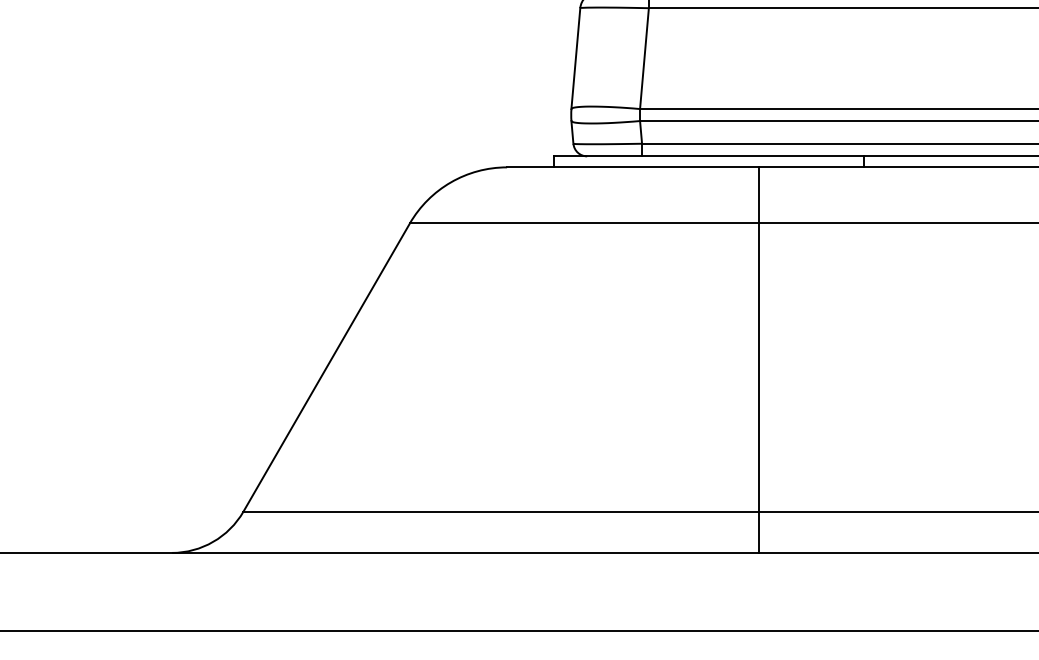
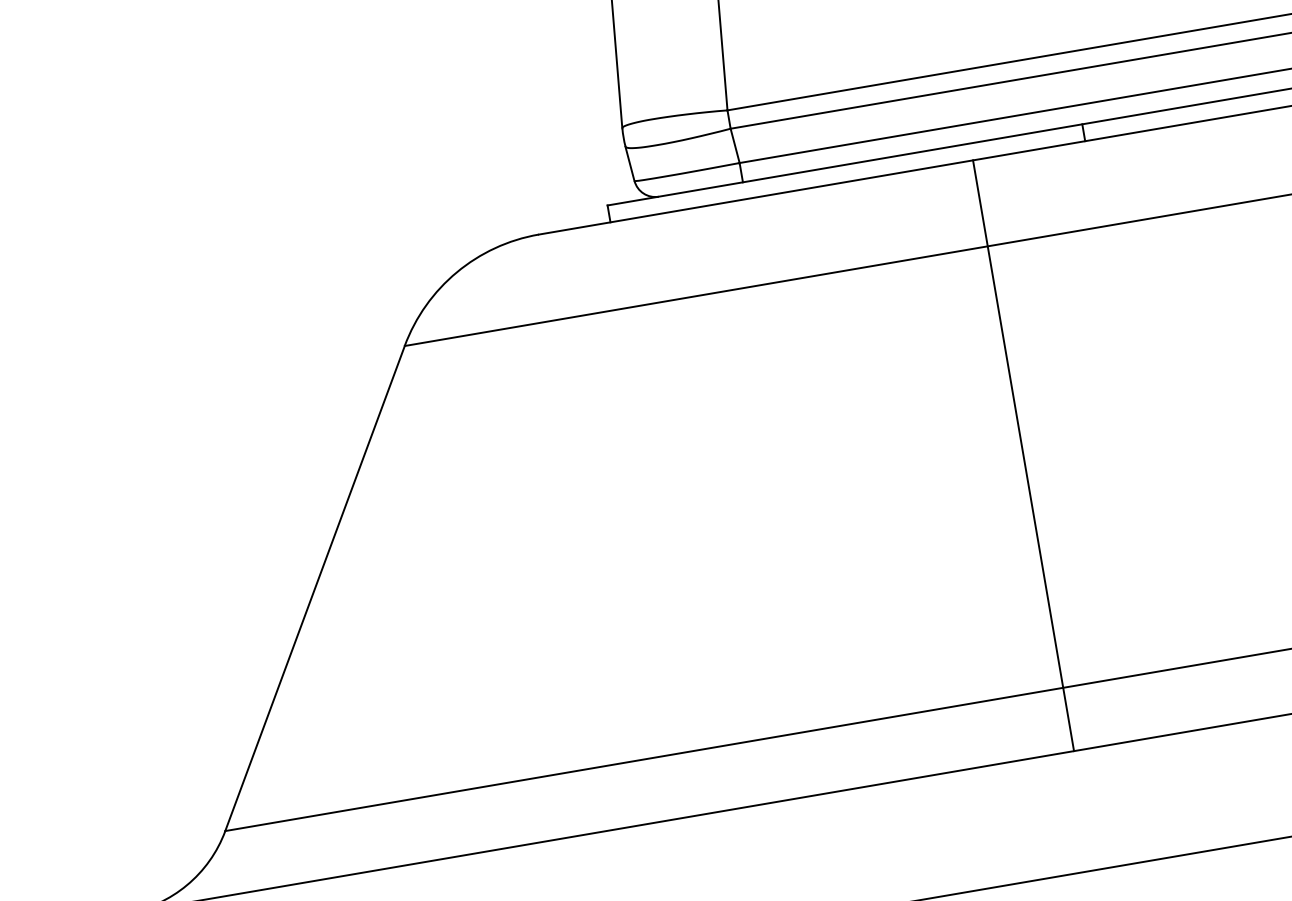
line: (759, 359) -> (1023, 454), moved

